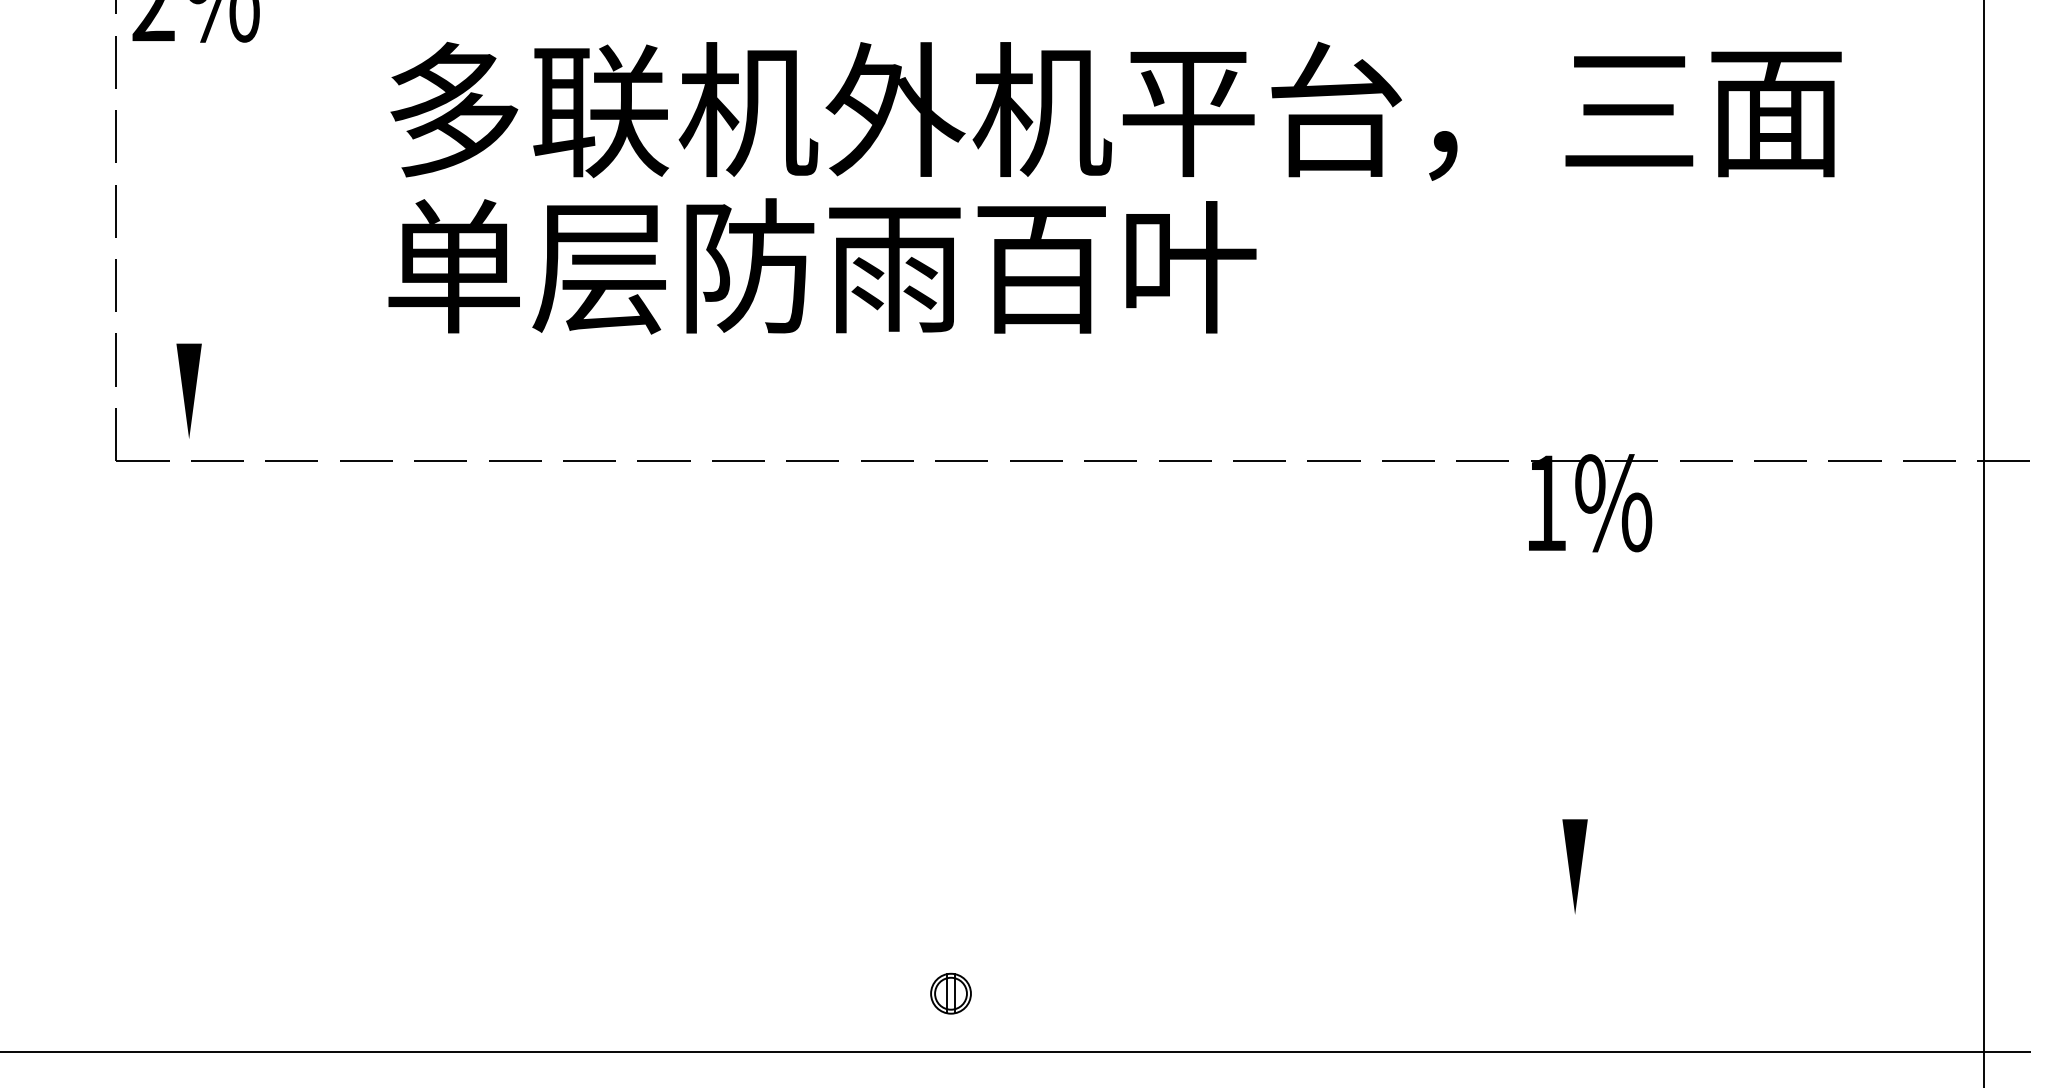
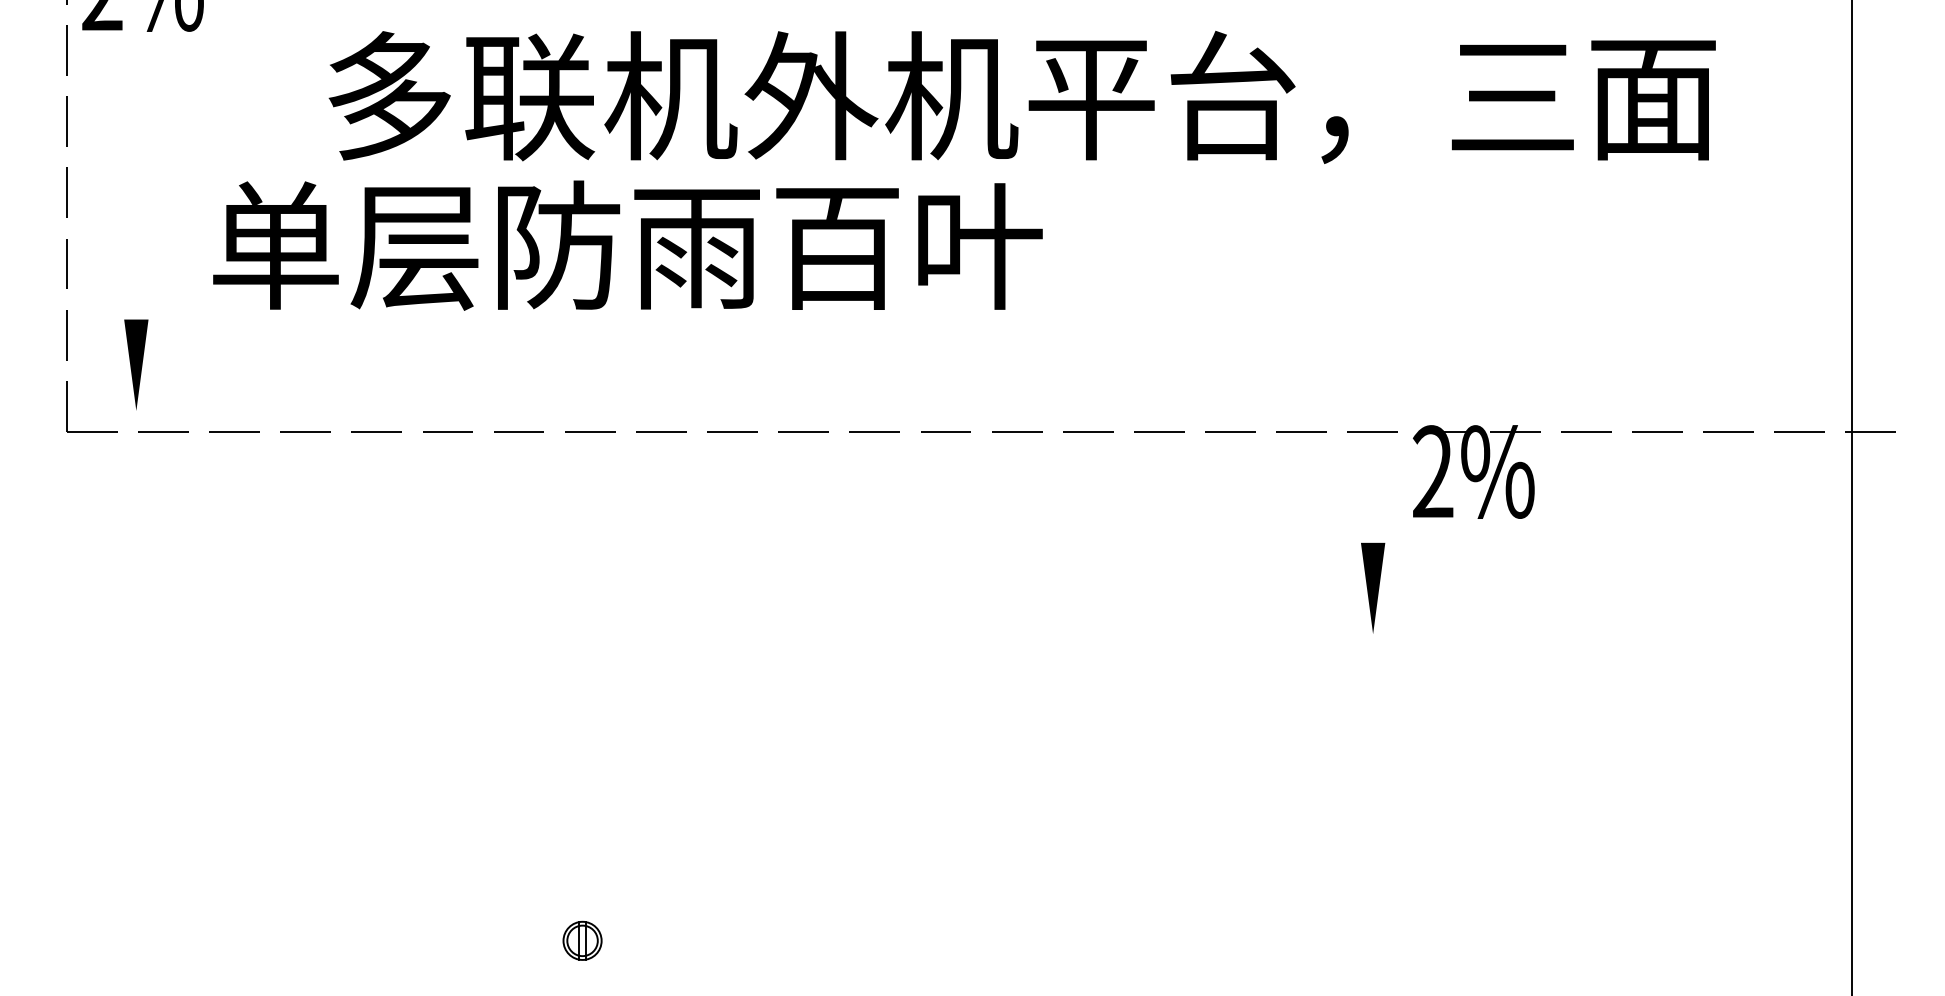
text: (822, 266) -> (627, 245), moved
text: (1545, 502) -> (1432, 471), 1% -> 2%
line: (1574, 866) -> (1372, 587), moved
part: (950, 993) -> (582, 940), moved

